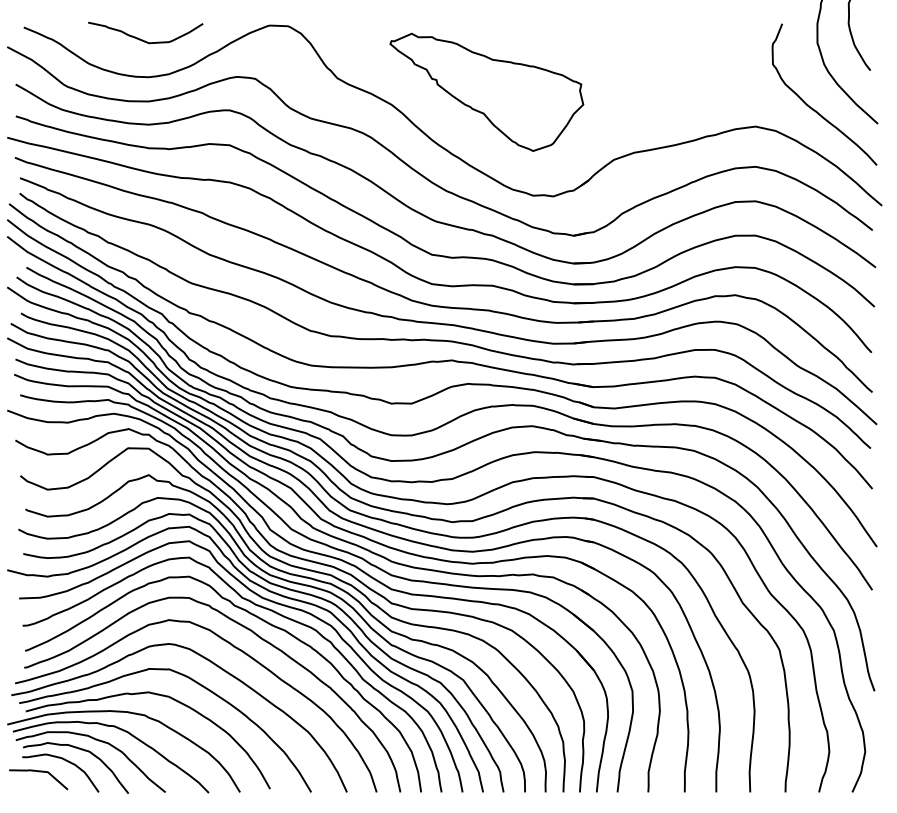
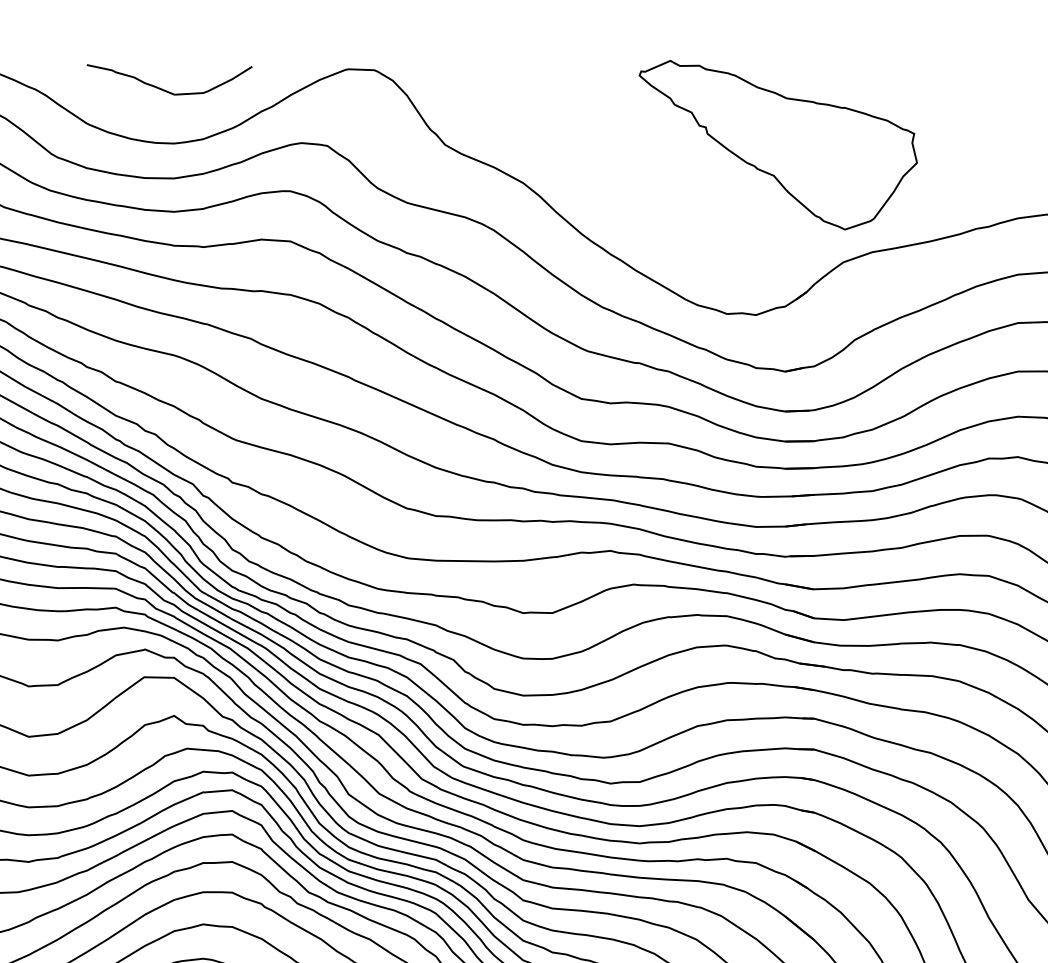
part: (486, 91) -> (777, 143), moved

